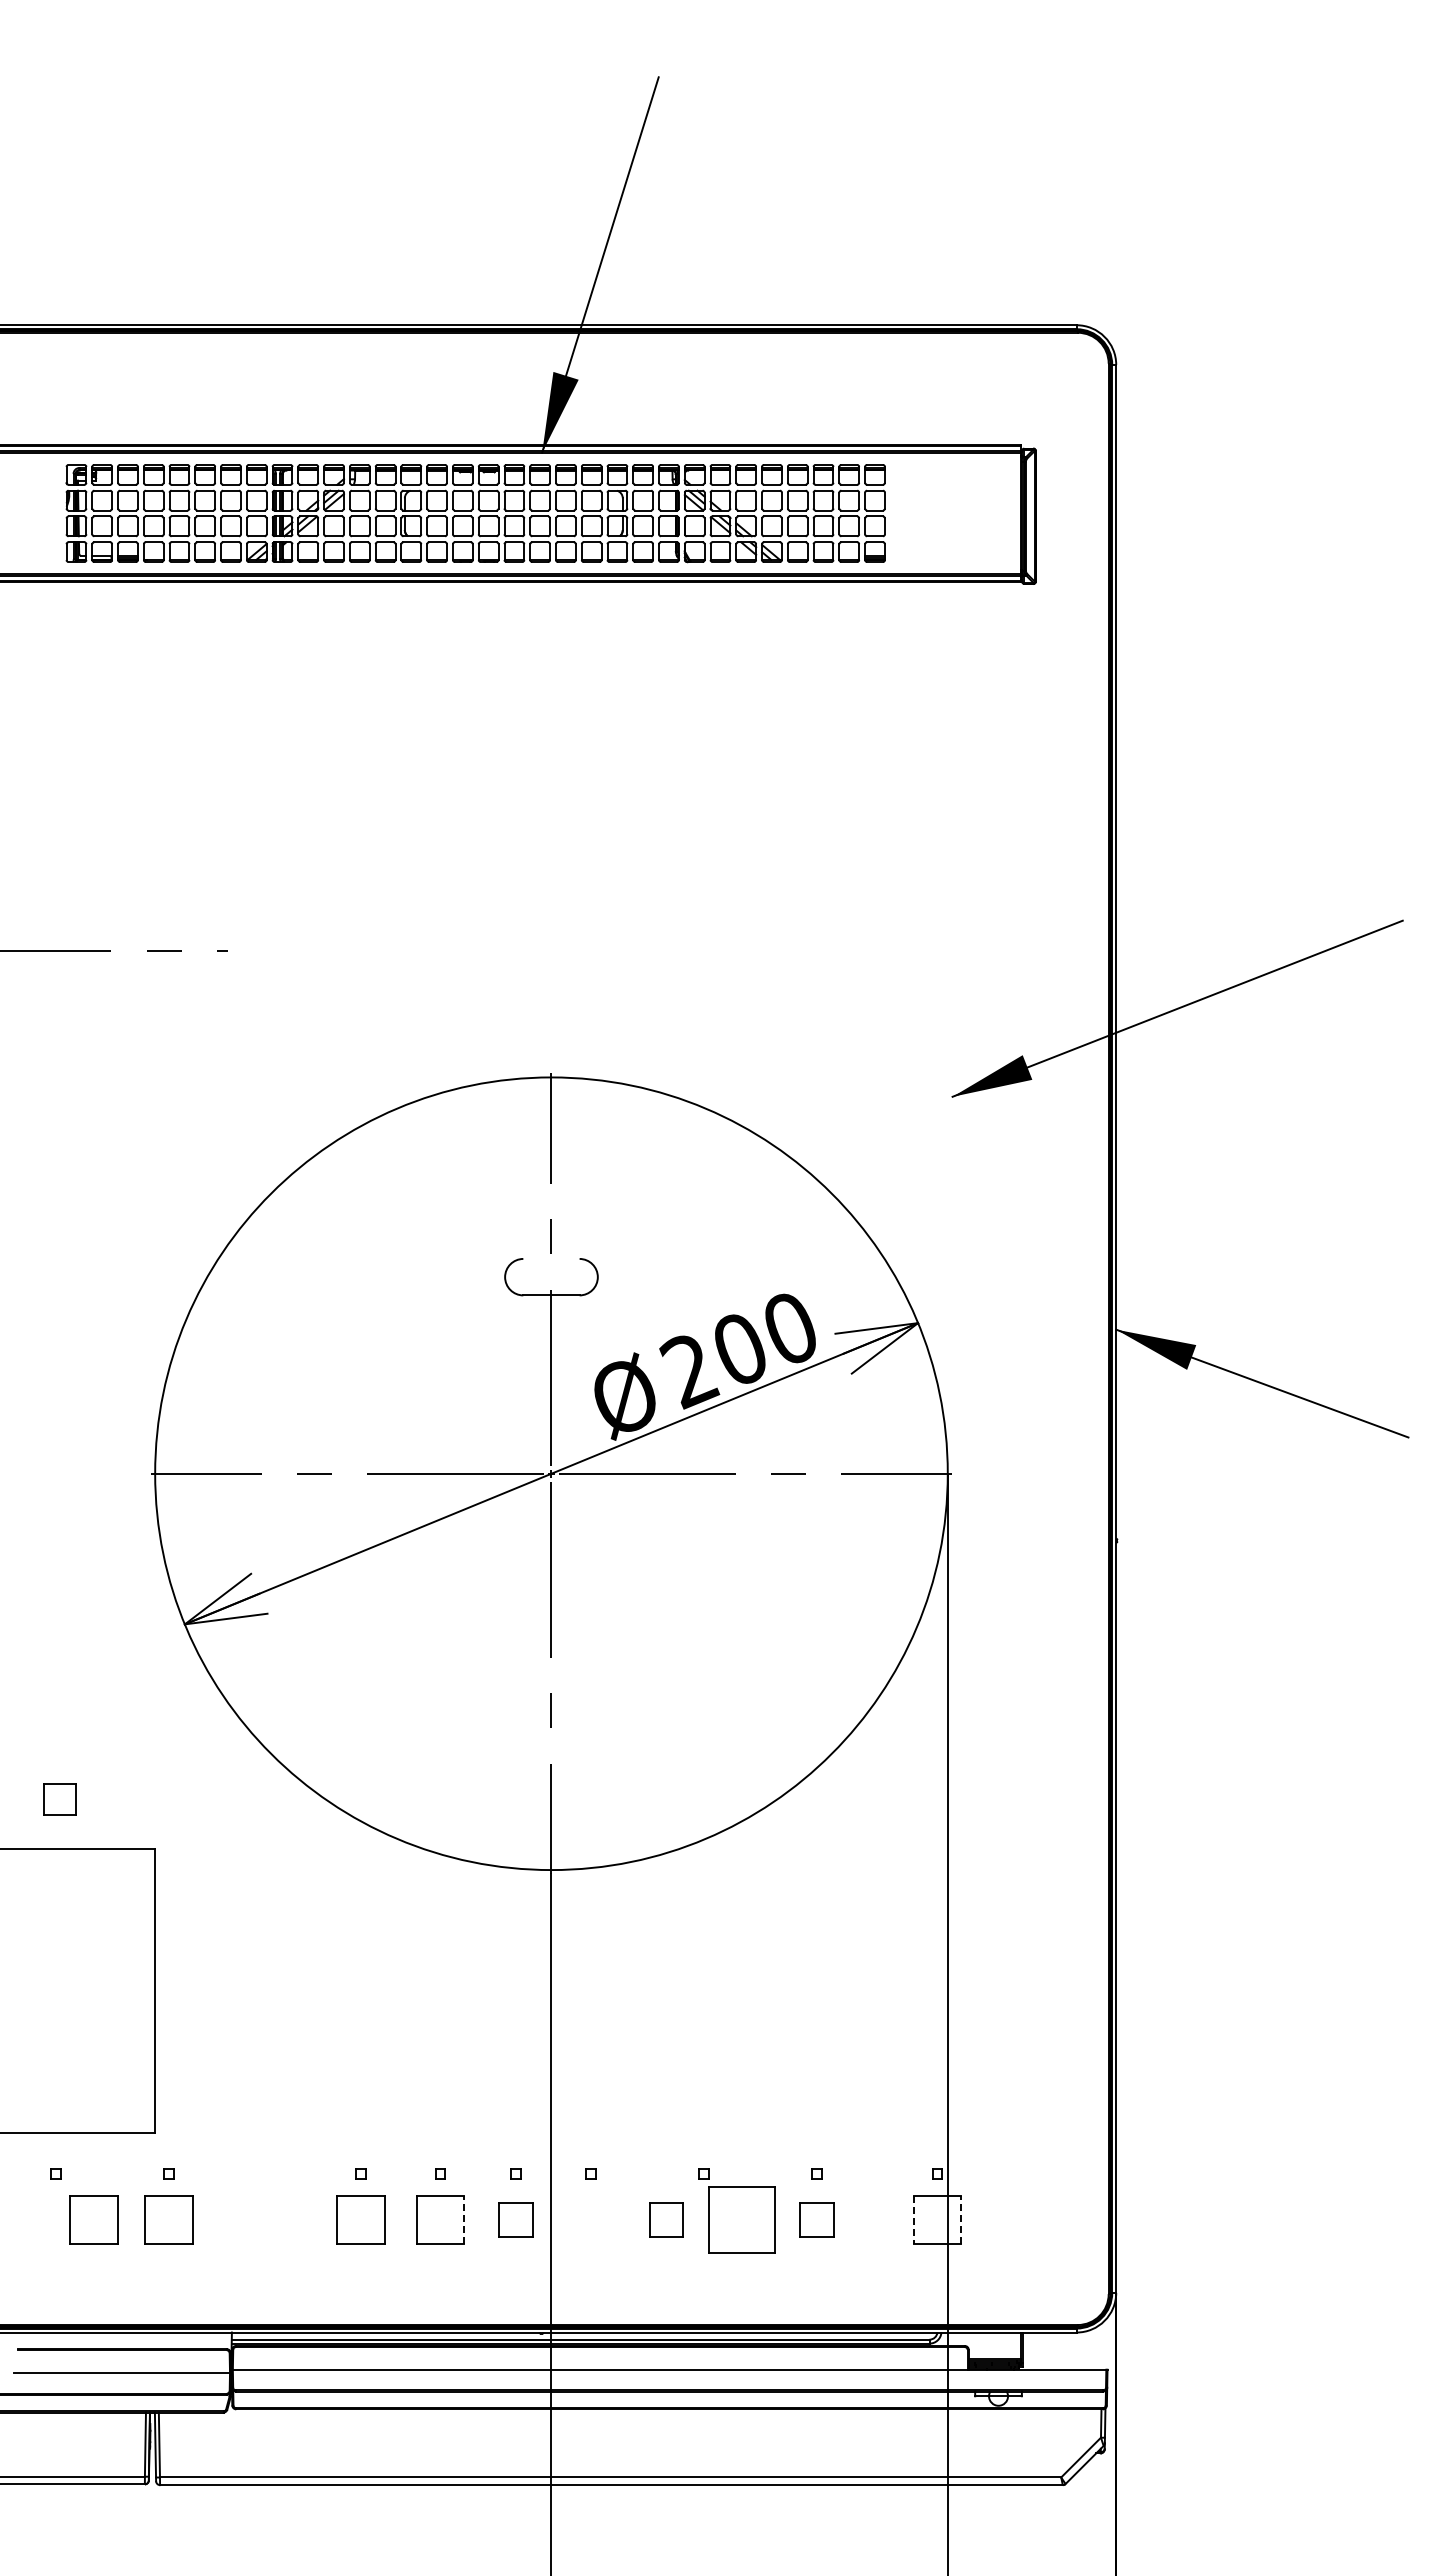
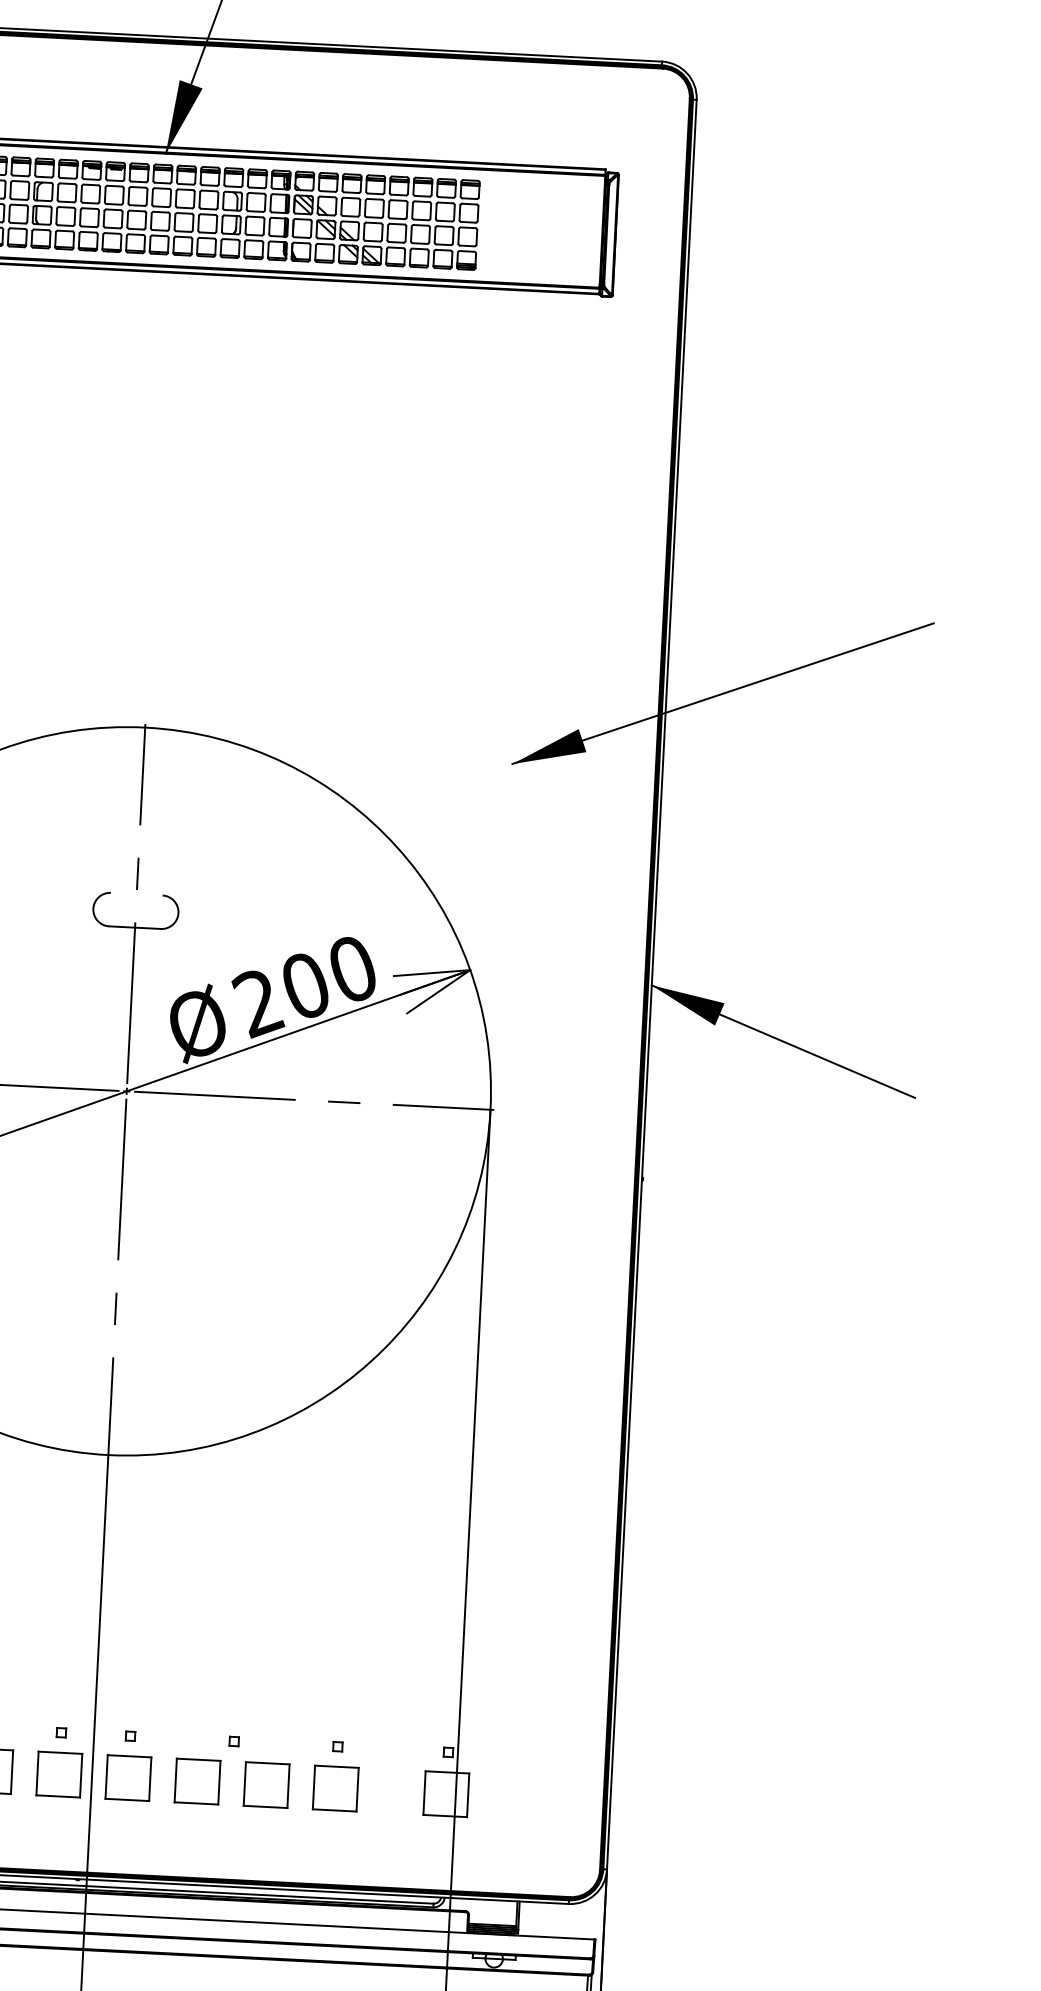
line: (464, 2219) -> (12, 1771), dashed -> solid
part: (515, 2219) -> (59, 1774), size x1.43
part: (590, 2219) -> (127, 1777), added
part: (666, 2219) -> (197, 1781), size x1.43
part: (741, 2219) -> (266, 1784), size x0.71
part: (816, 2219) -> (335, 1788), size x1.43
line: (913, 2219) -> (424, 1792), dashed -> solid
line: (961, 2219) -> (468, 1794), dashed -> solid

